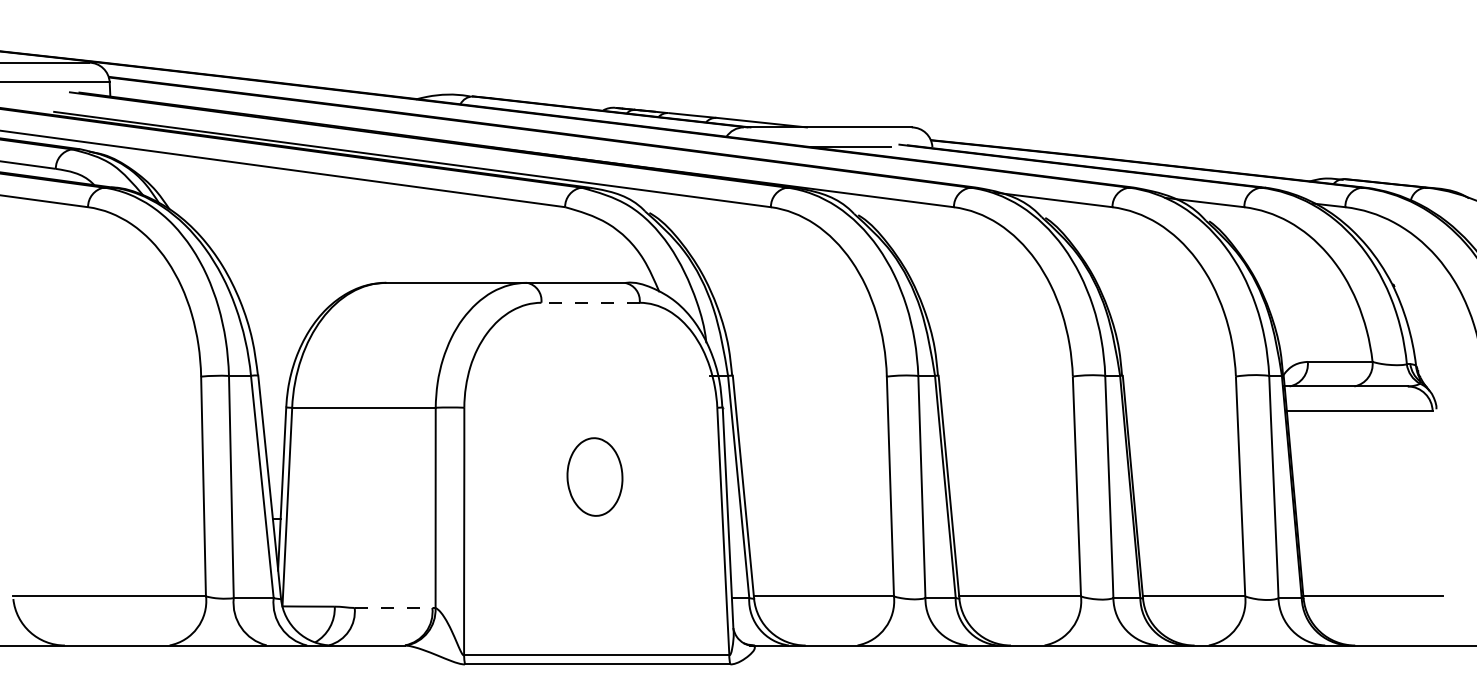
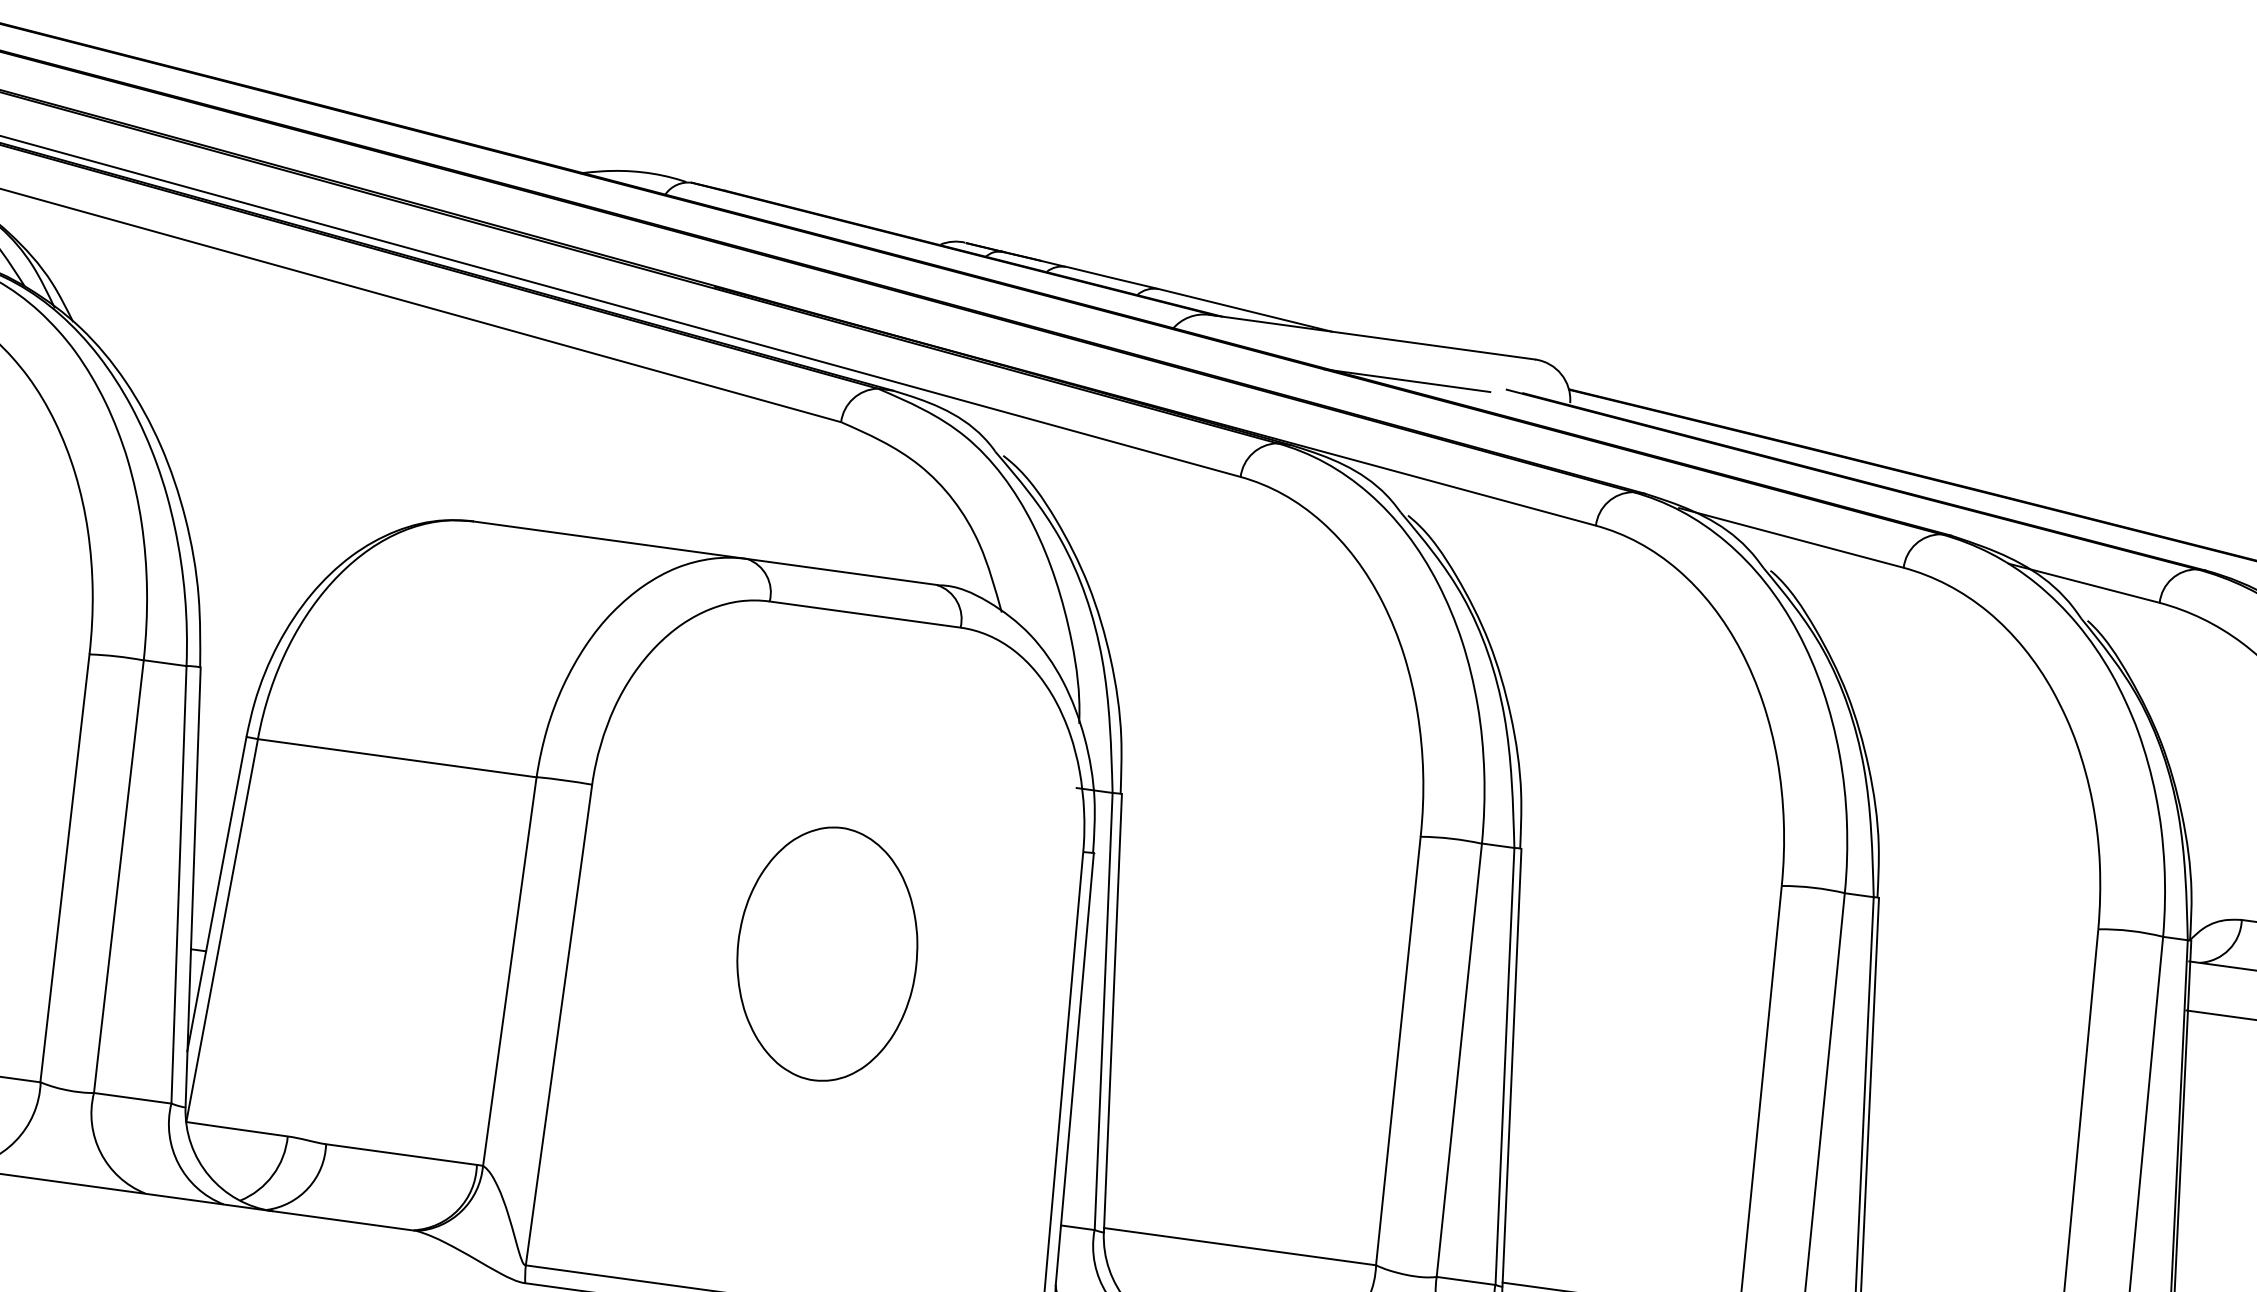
line: (590, 302) -> (865, 613), dashed -> solid
part: (594, 476) -> (826, 952), size x1.67
line: (393, 607) -> (401, 1153), dashed -> solid

